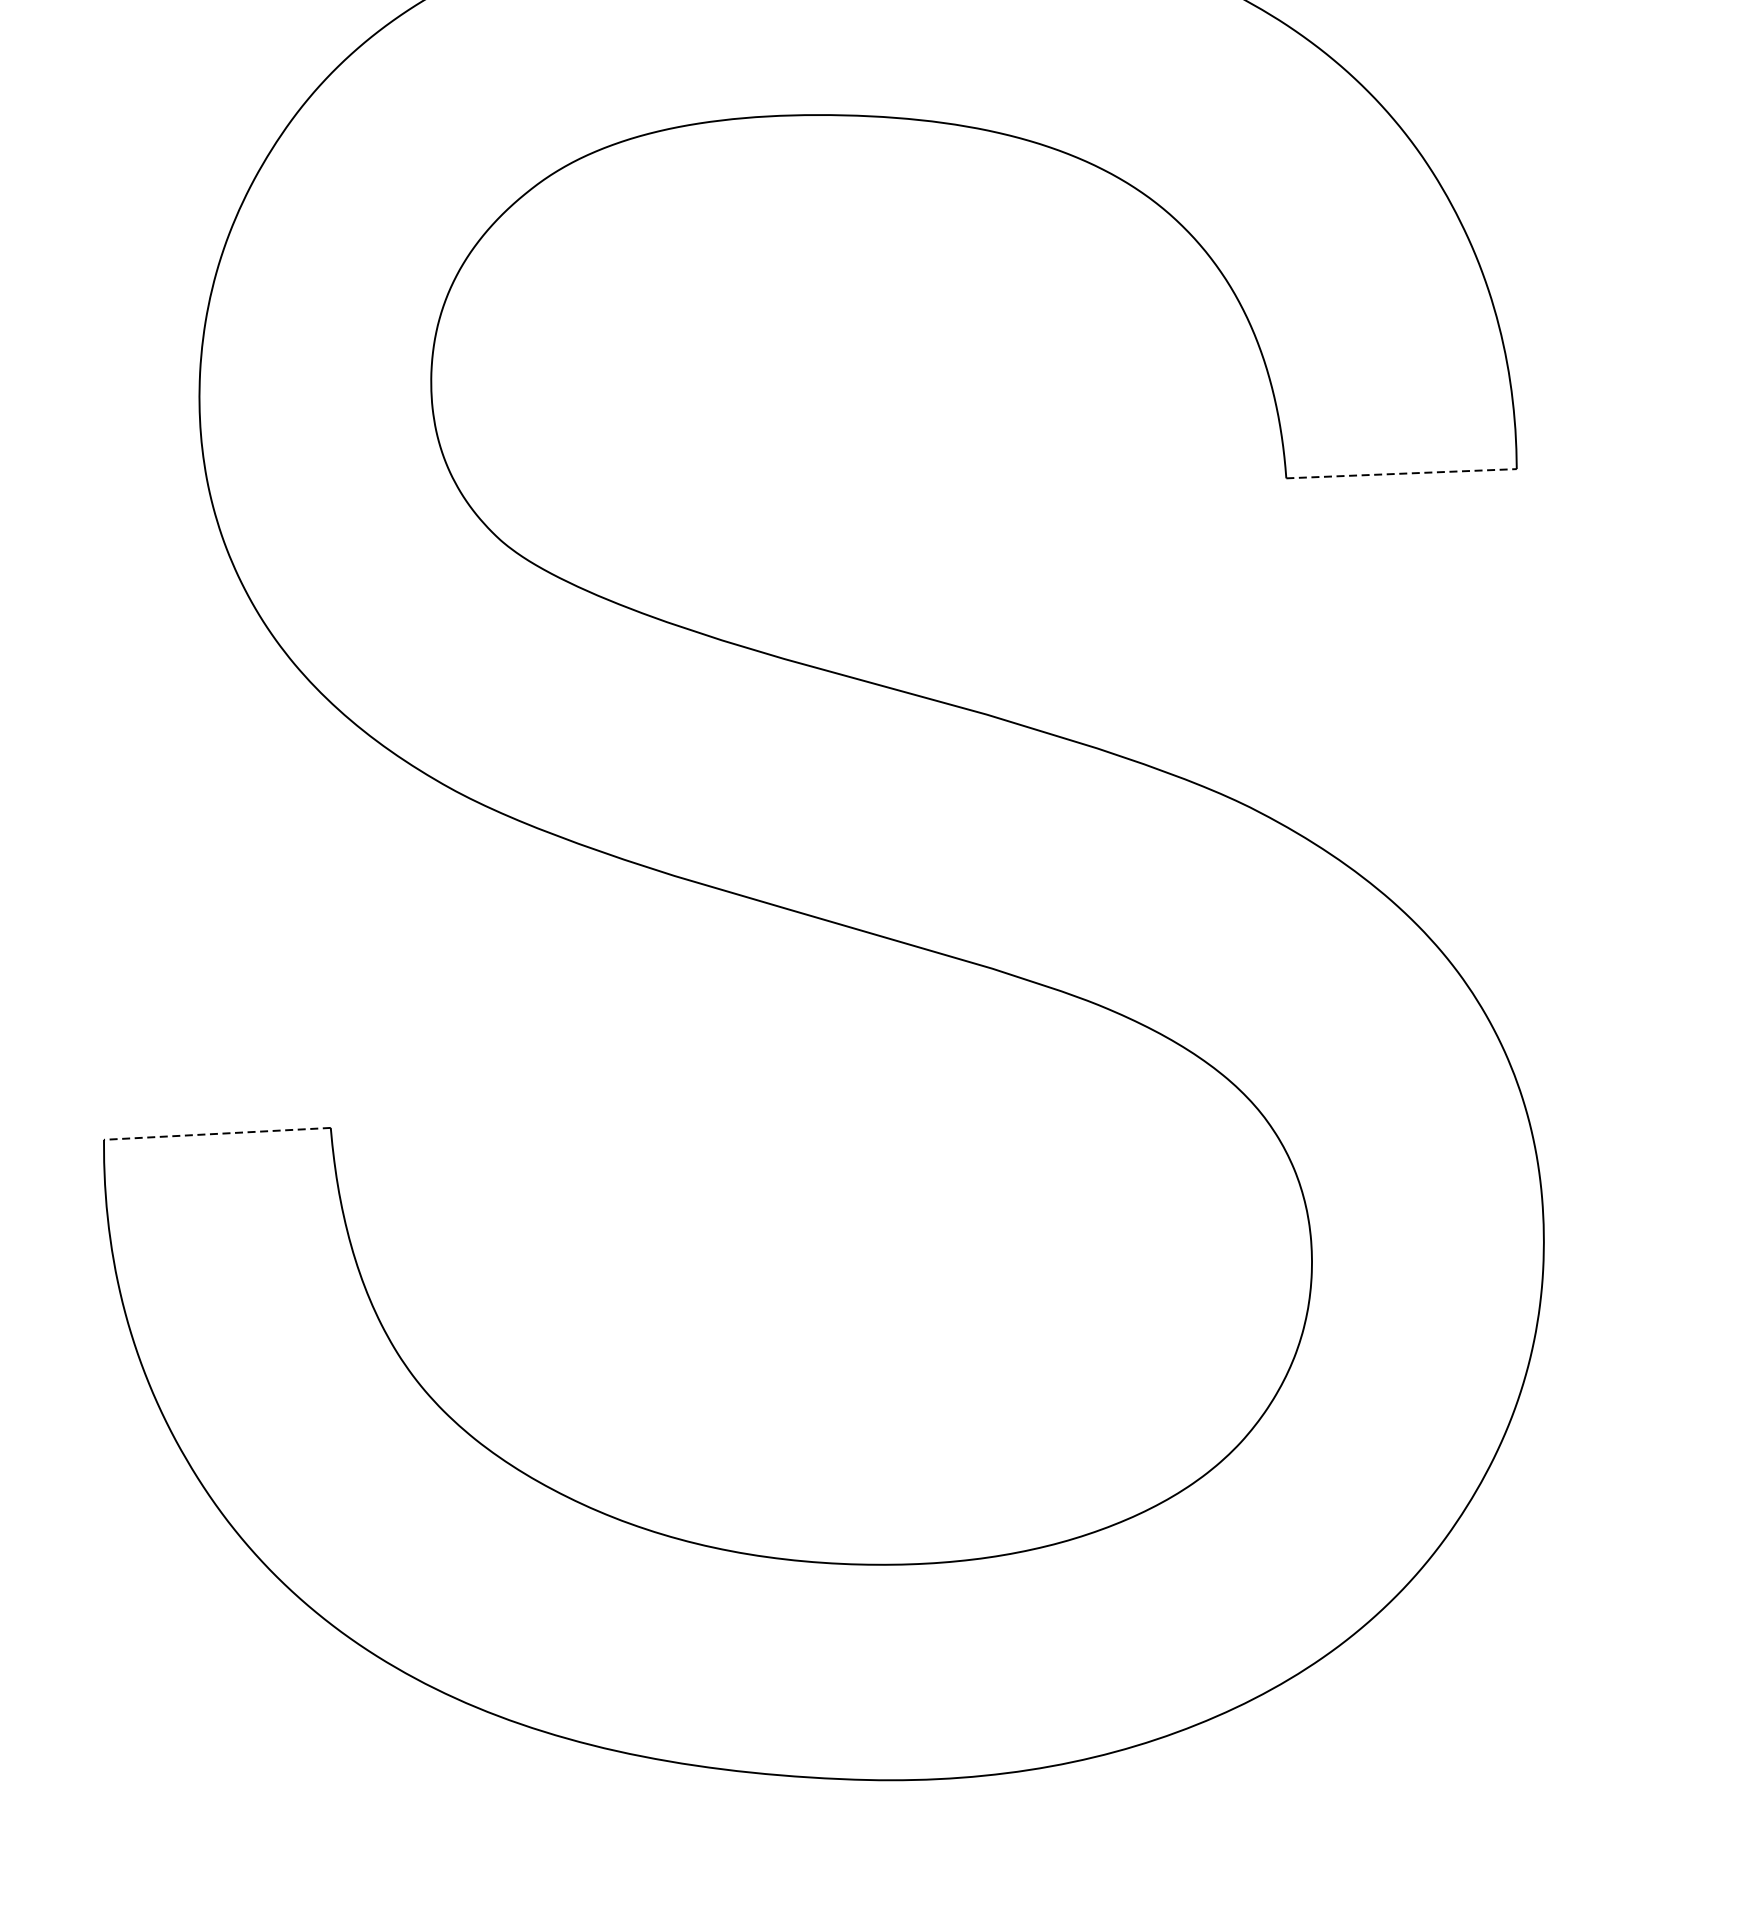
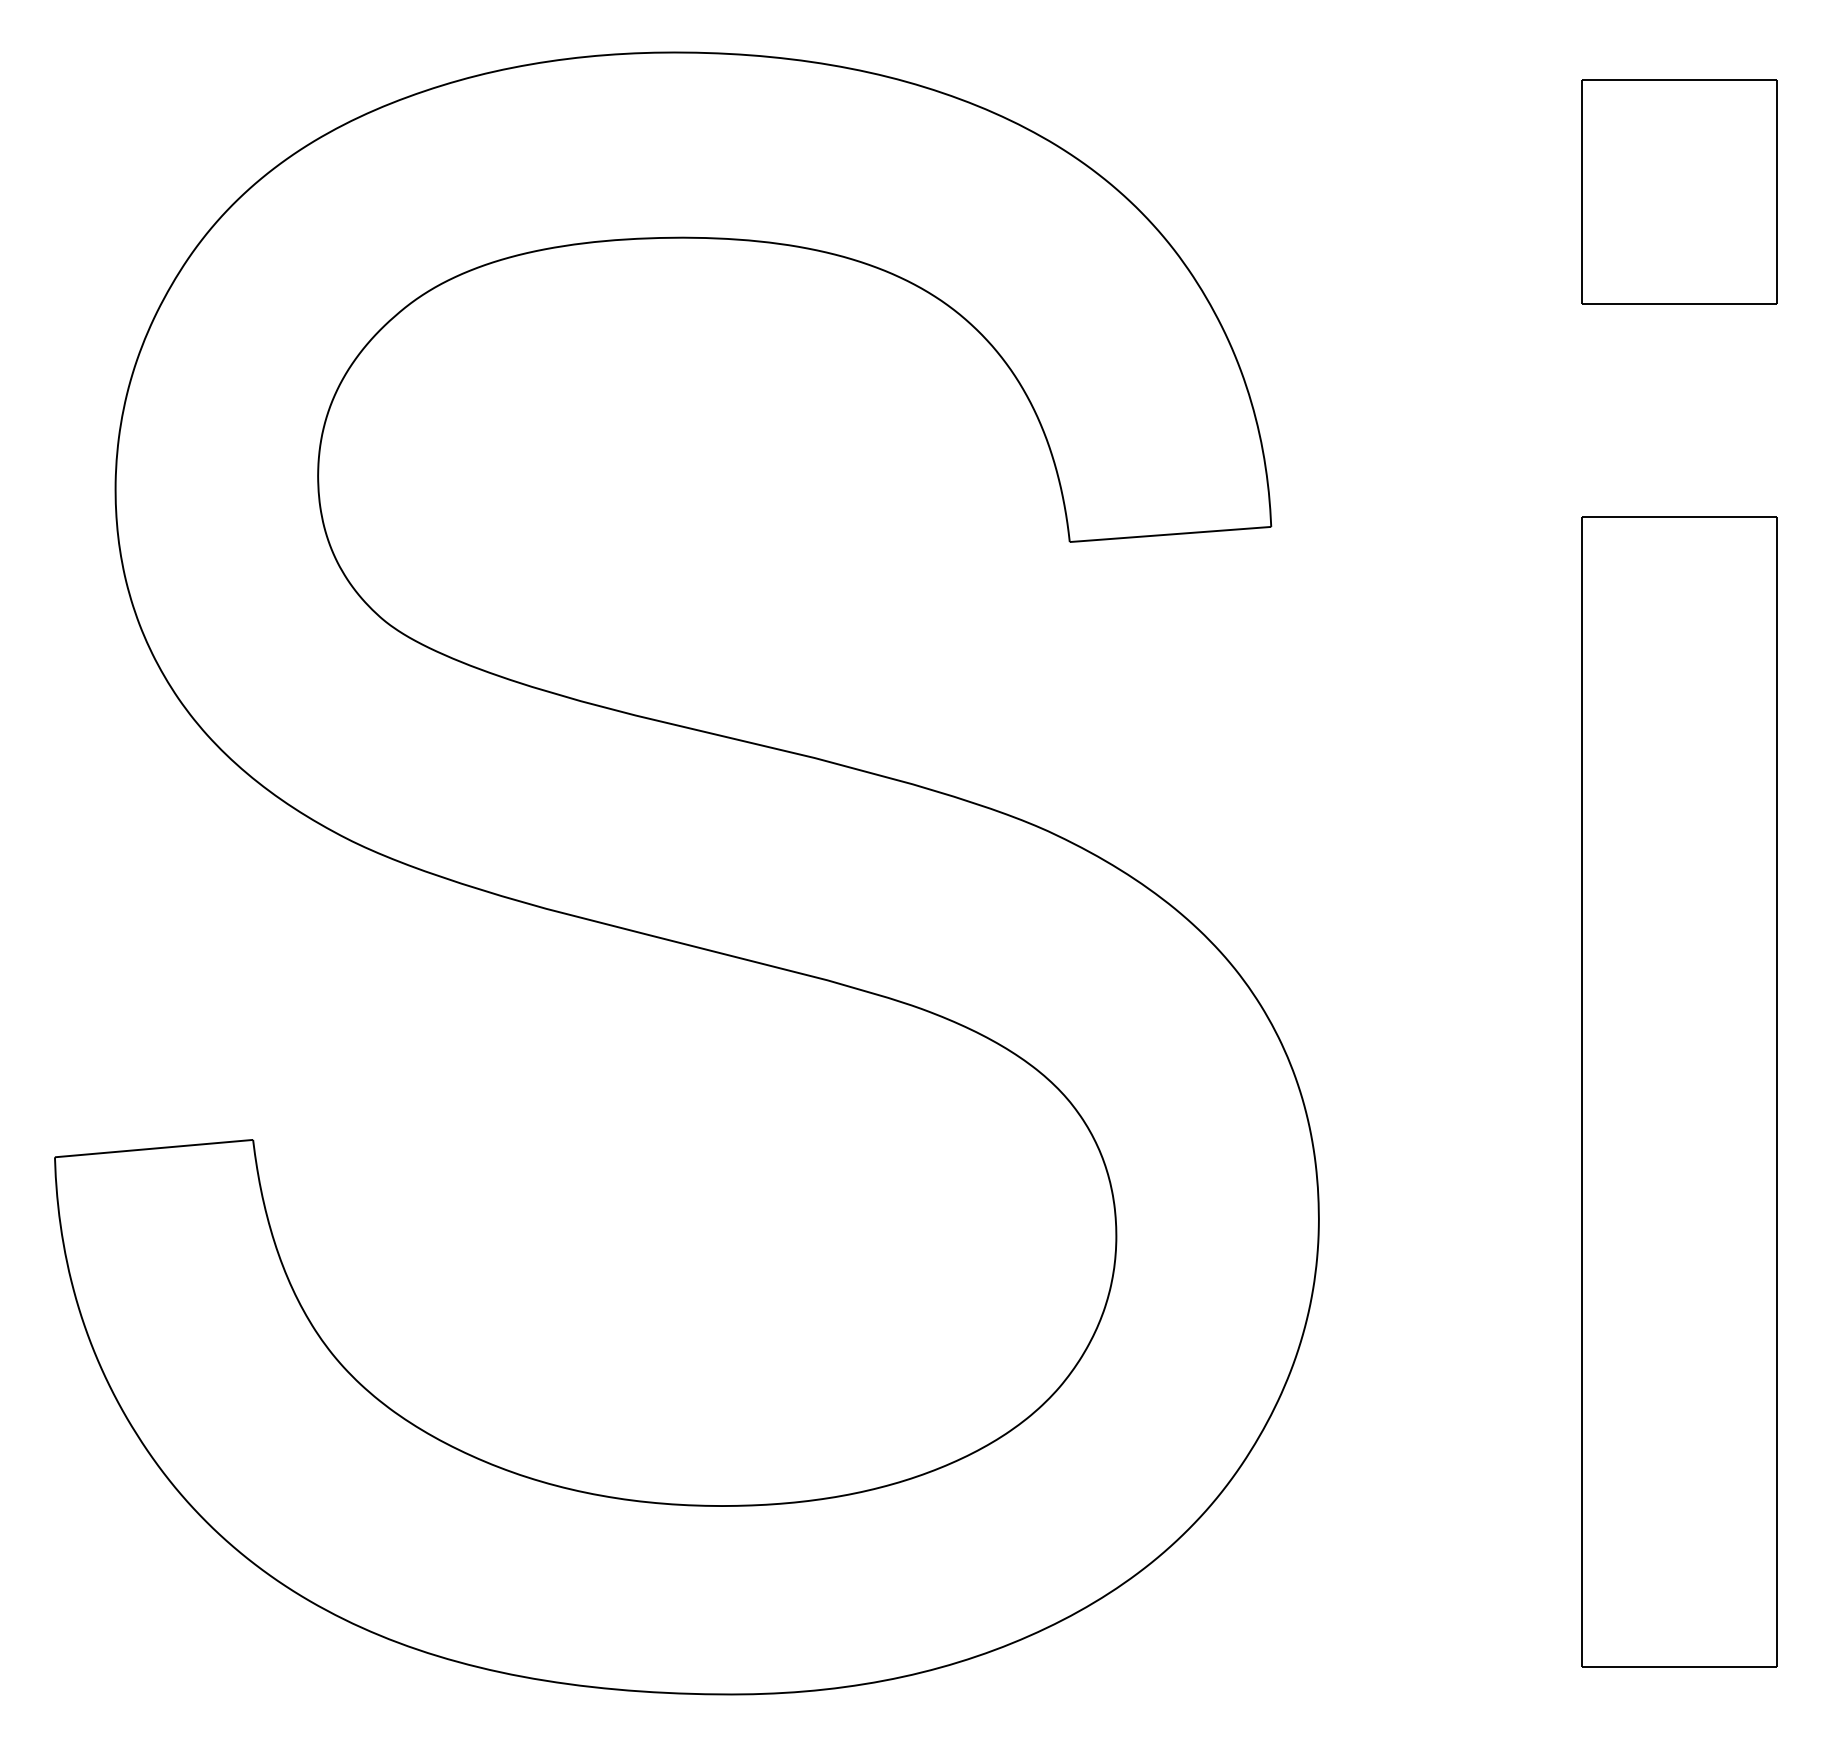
line: (1402, 473) -> (1171, 534), dashed -> solid
line: (216, 1133) -> (153, 1148), dashed -> solid

